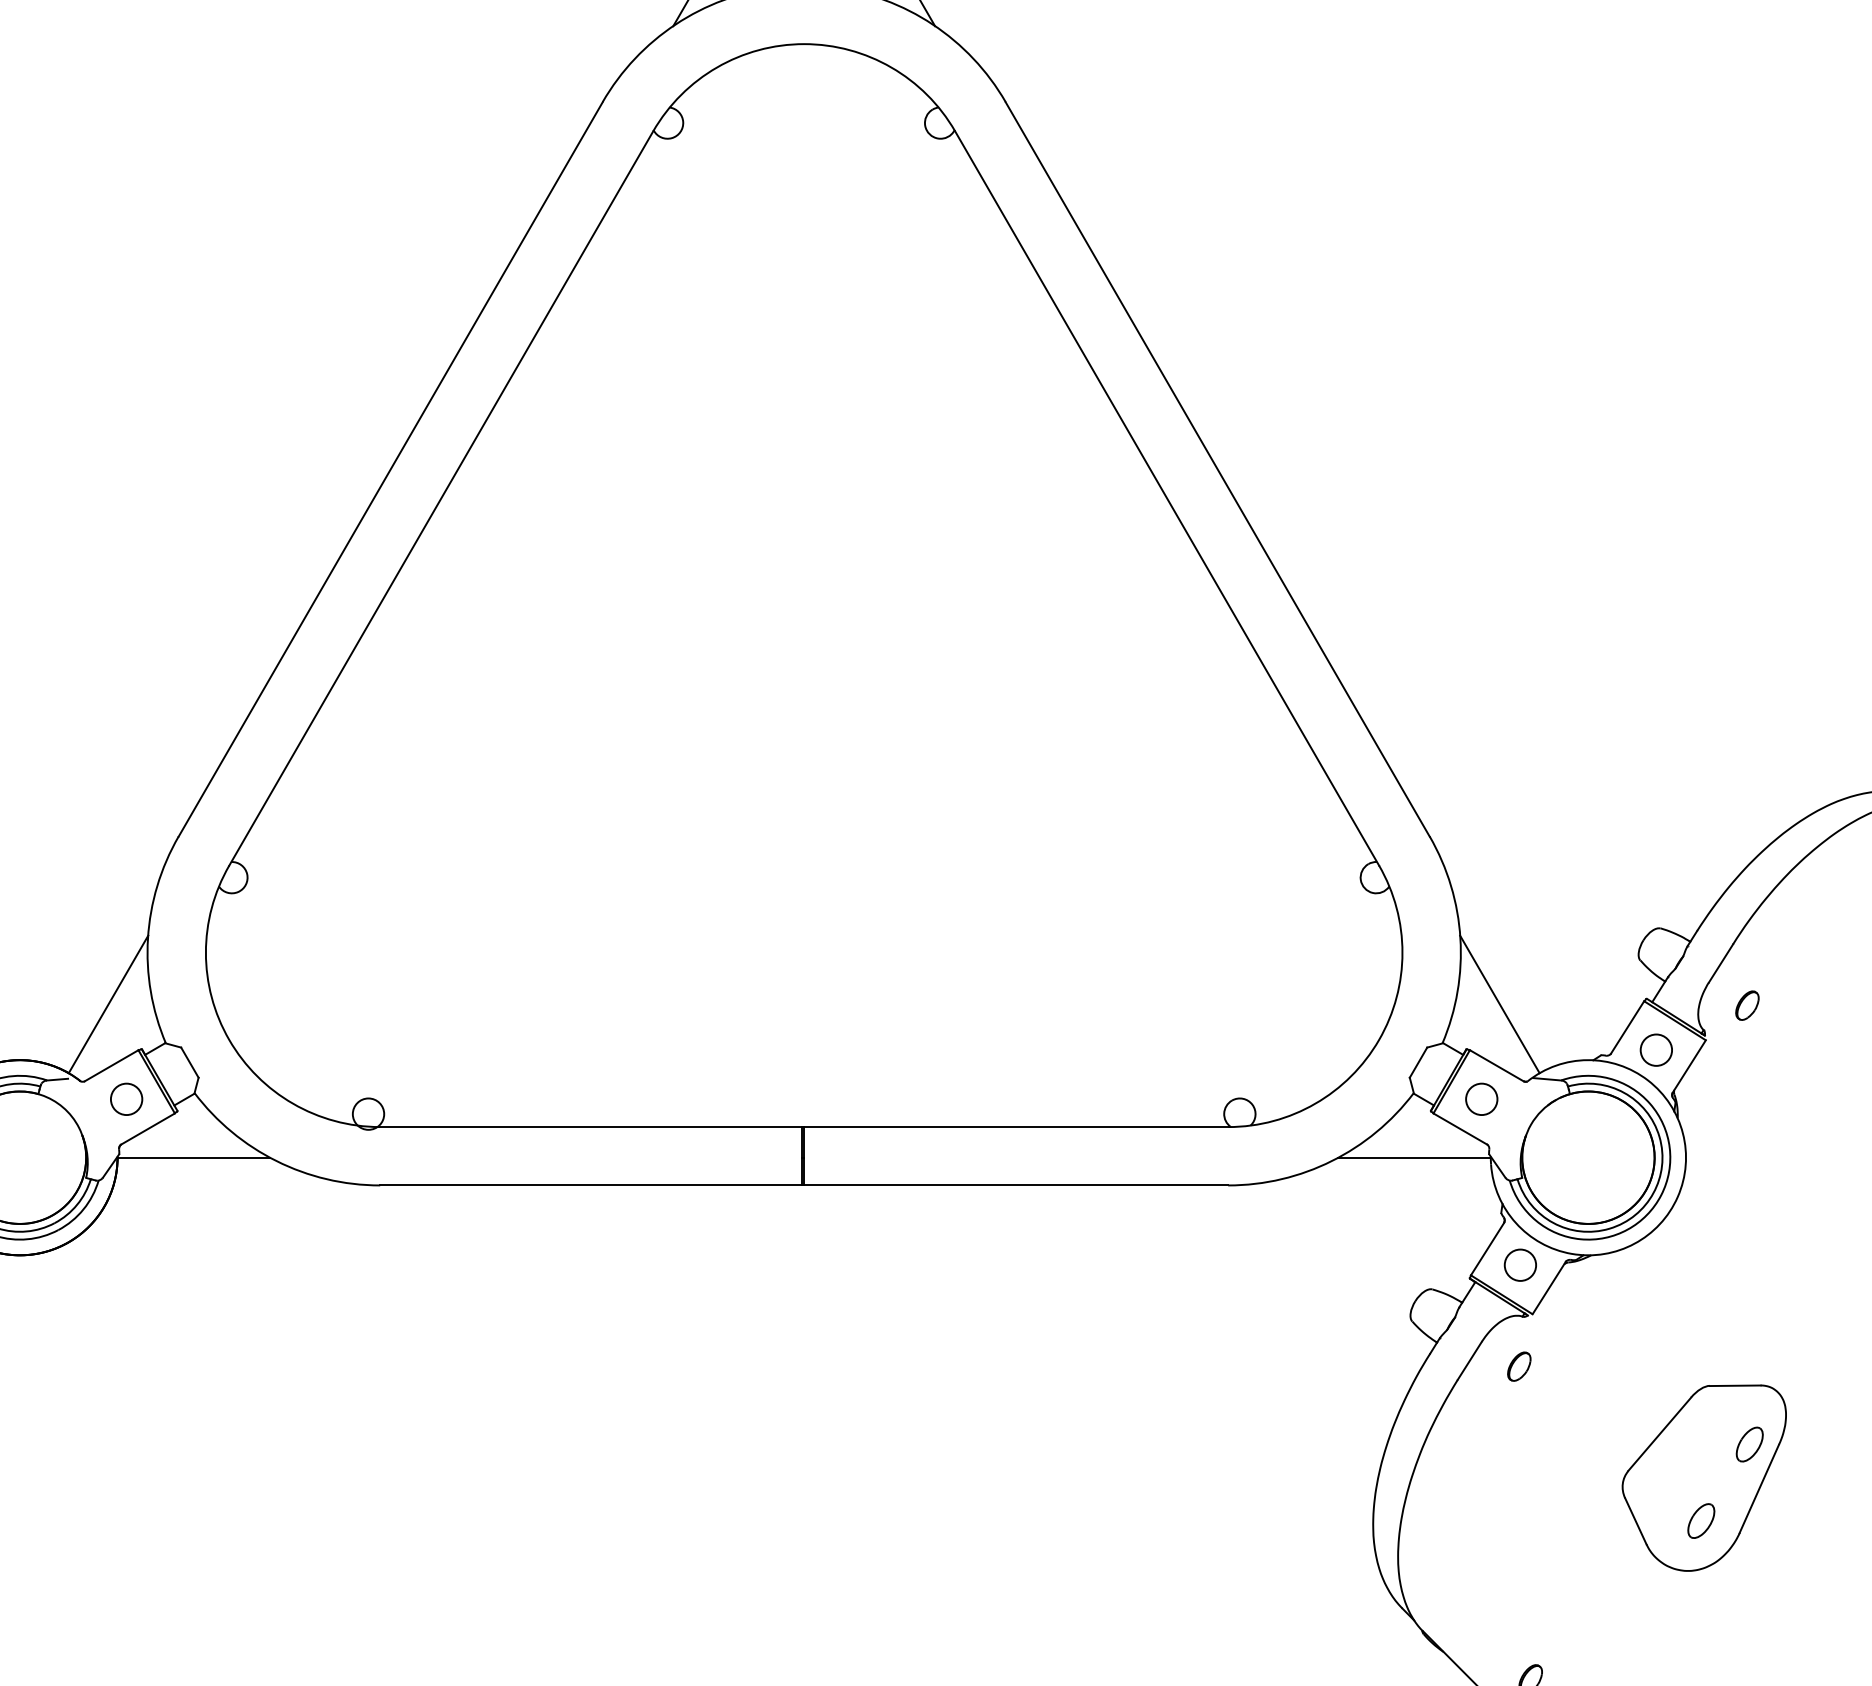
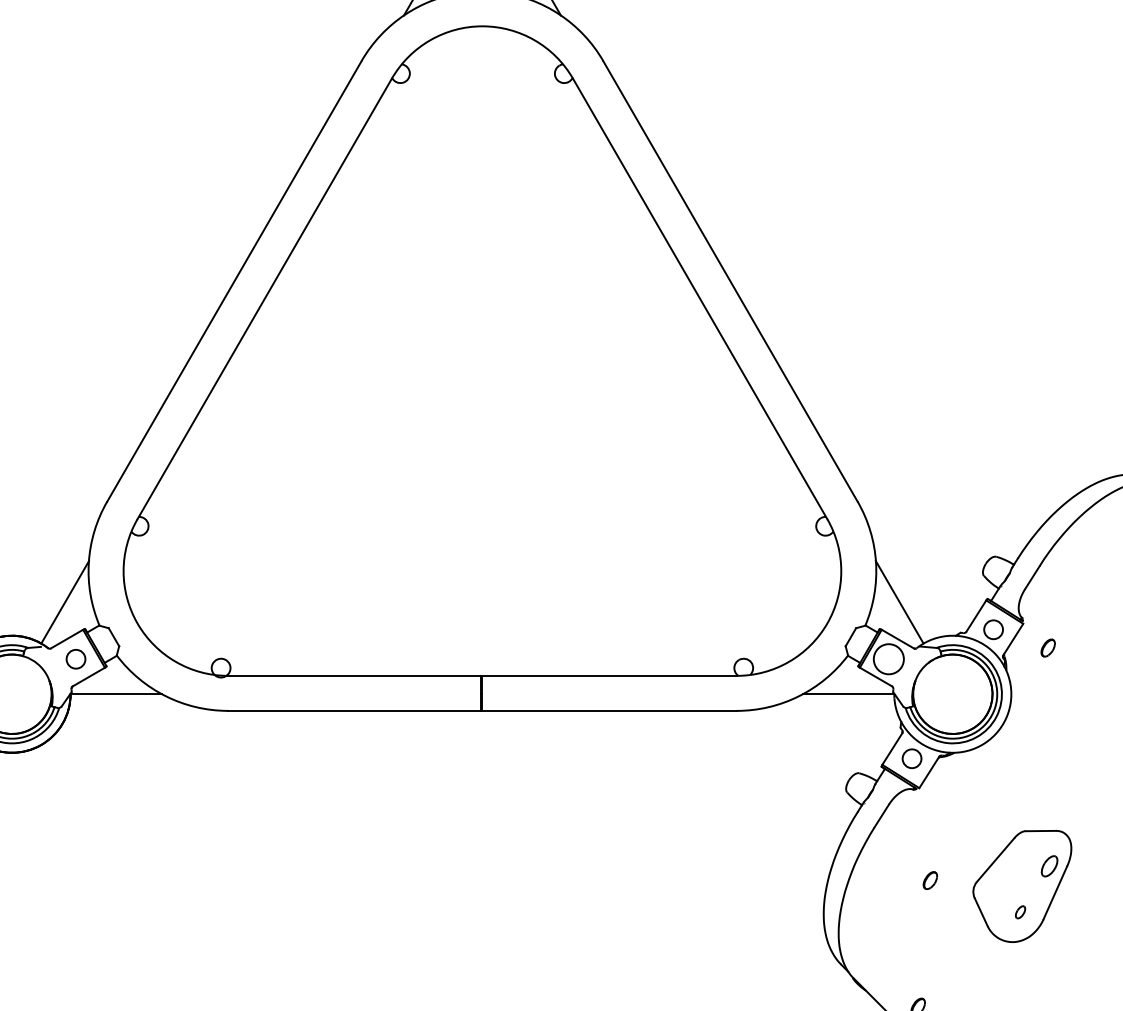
part: (1746, 1004) -> (1047, 647), moved
circle: (1481, 1098) -> (888, 658), size x1.6
part: (1519, 1366) -> (930, 880), moved
part: (1701, 1521) -> (1020, 912), size x0.6

